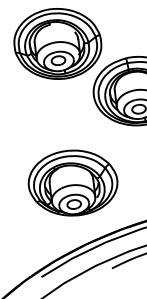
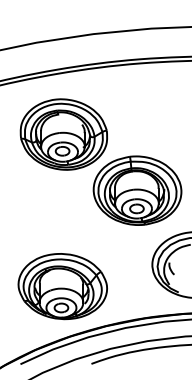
part: (72, 183) -> (62, 286), moved

